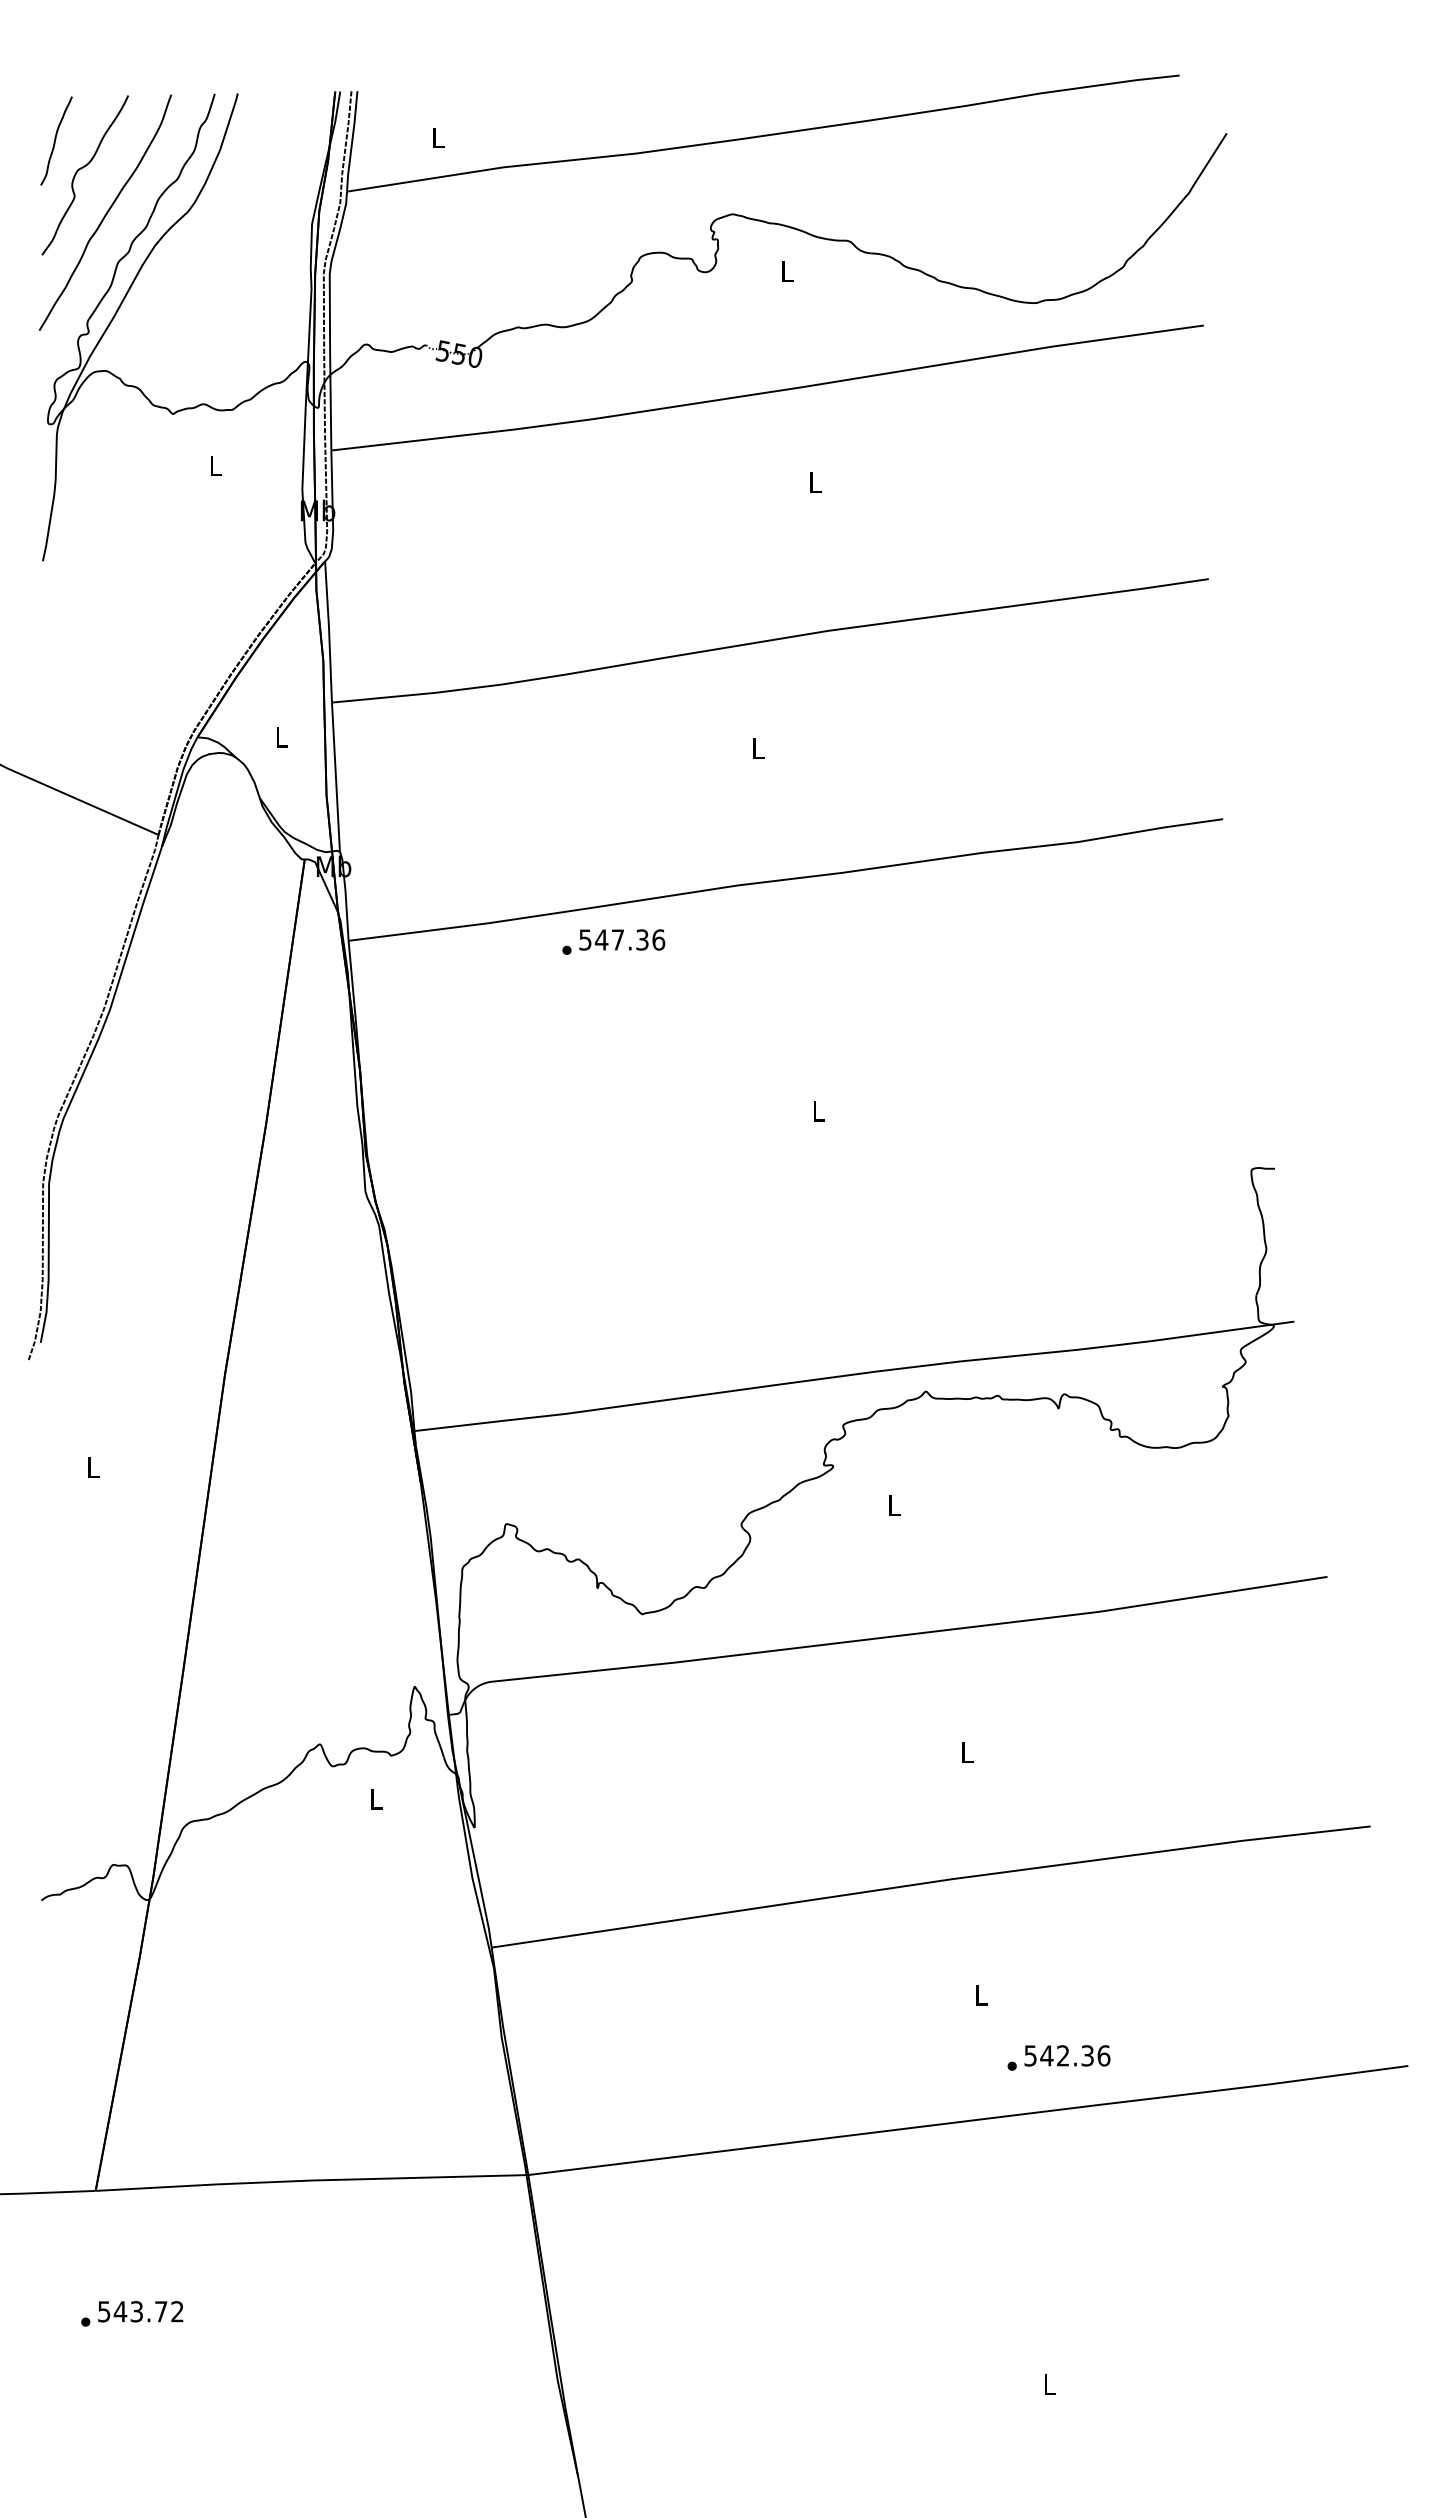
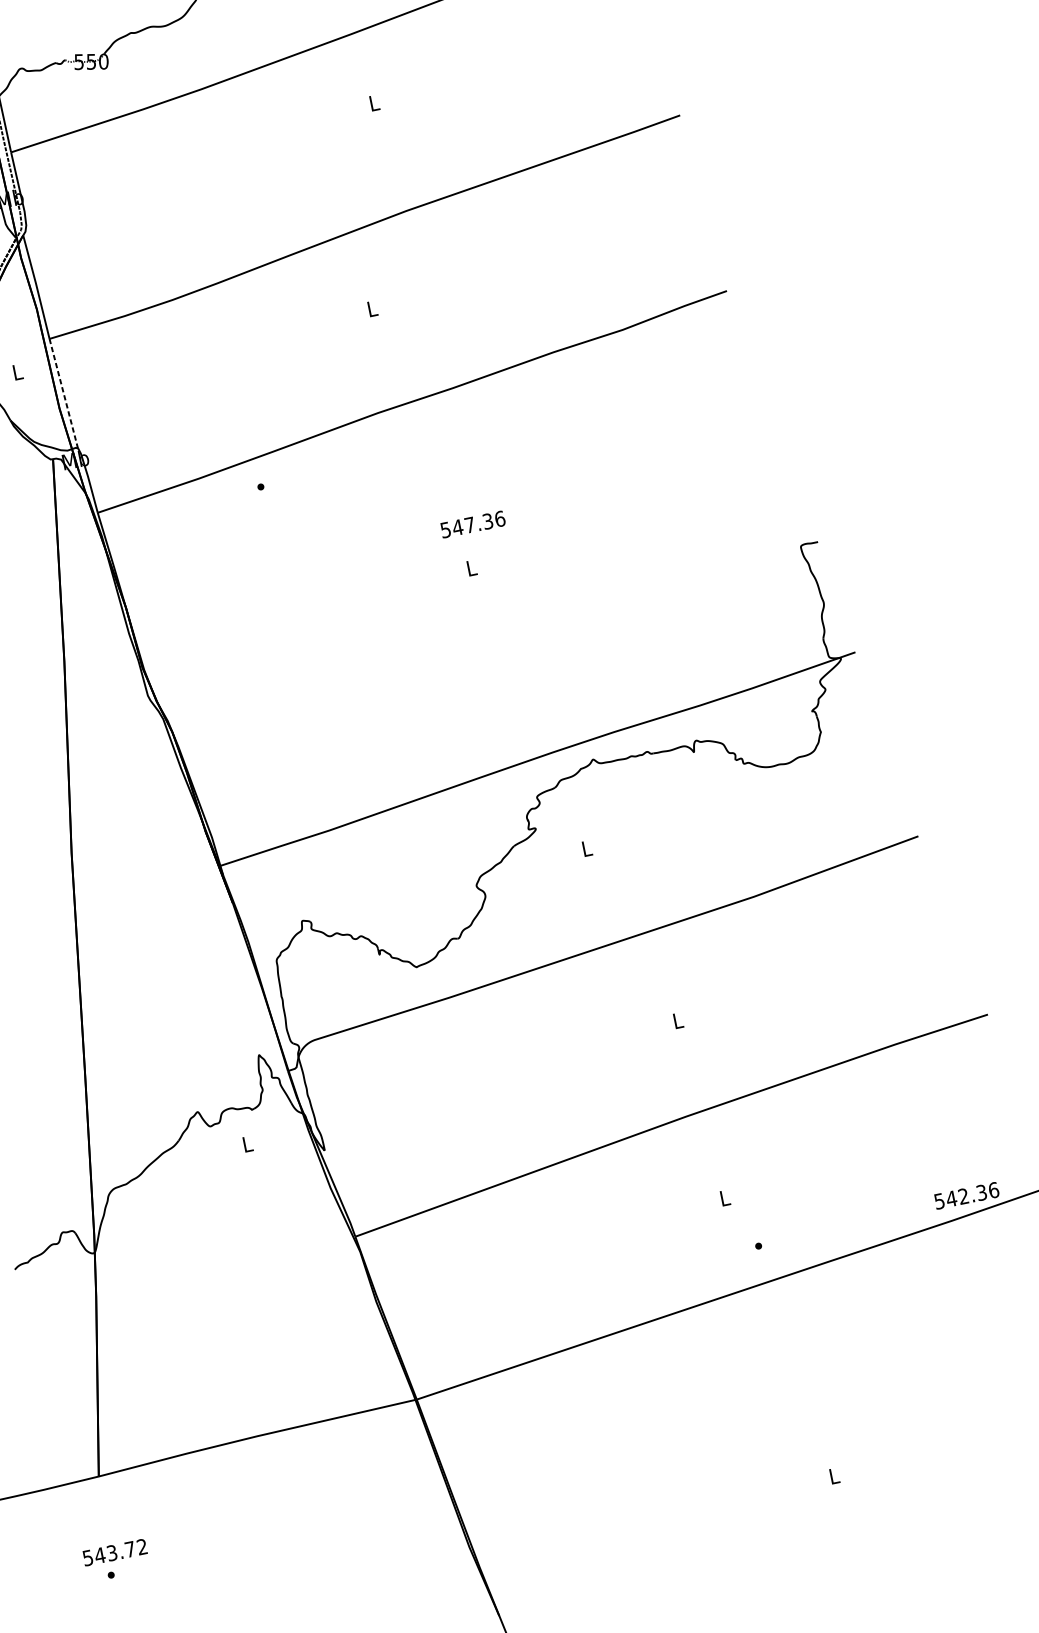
line: (335, 777) -> (63, 393), solid -> dashed
text: (622, 939) -> (473, 524), moved
text: (1067, 2055) -> (966, 1195), moved
text: (140, 2311) -> (114, 1552), moved

